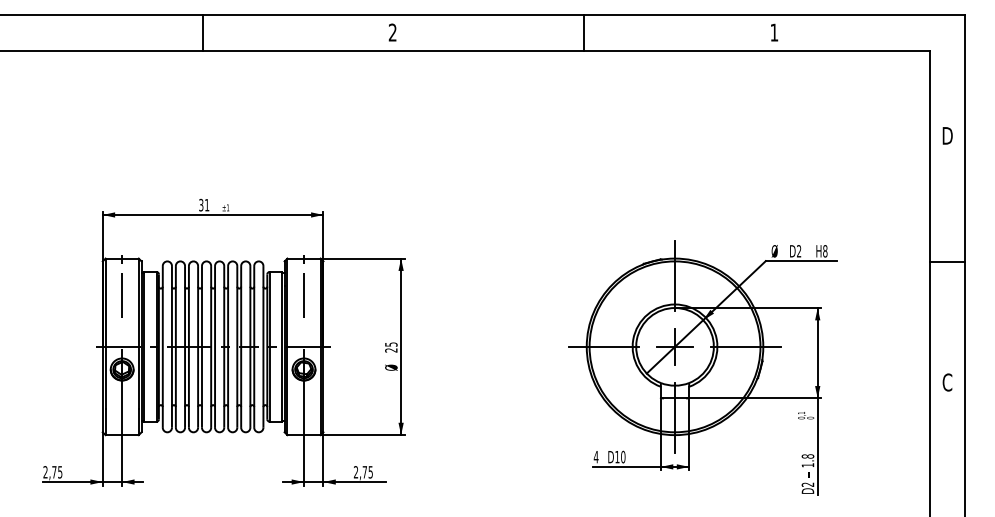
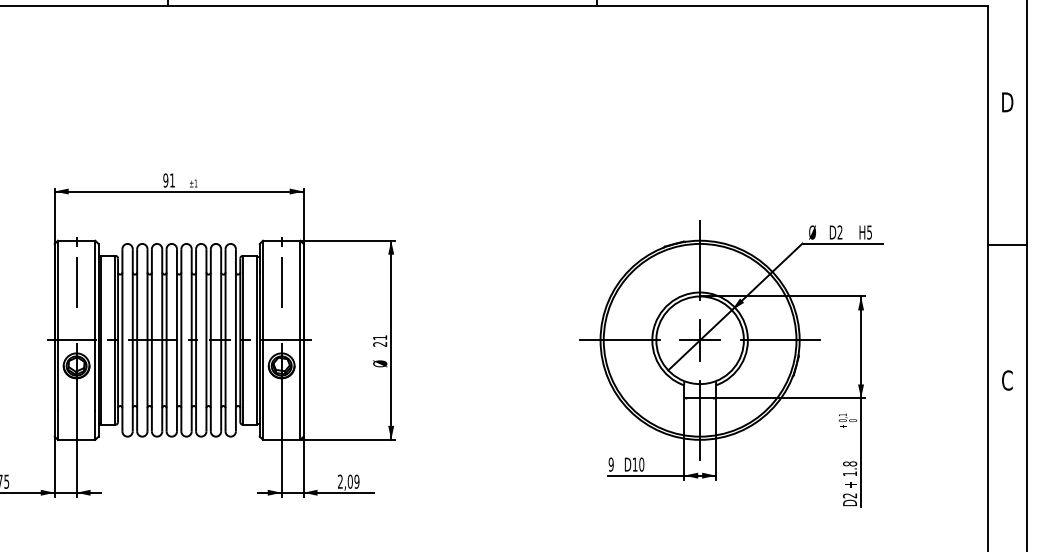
text: (201, 205) -> (166, 180), 31 -> 91
text: (825, 251) -> (869, 232), H8 -> H5
text: (391, 344) -> (380, 337), 25 -> 21
text: (595, 456) -> (610, 463), 4 -> 9
text: (367, 472) -> (353, 481), 2,75 -> 2,09

